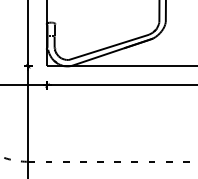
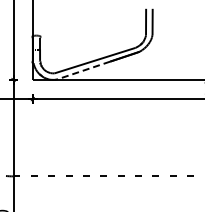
line: (97, 57) -> (83, 70), solid -> dashed

